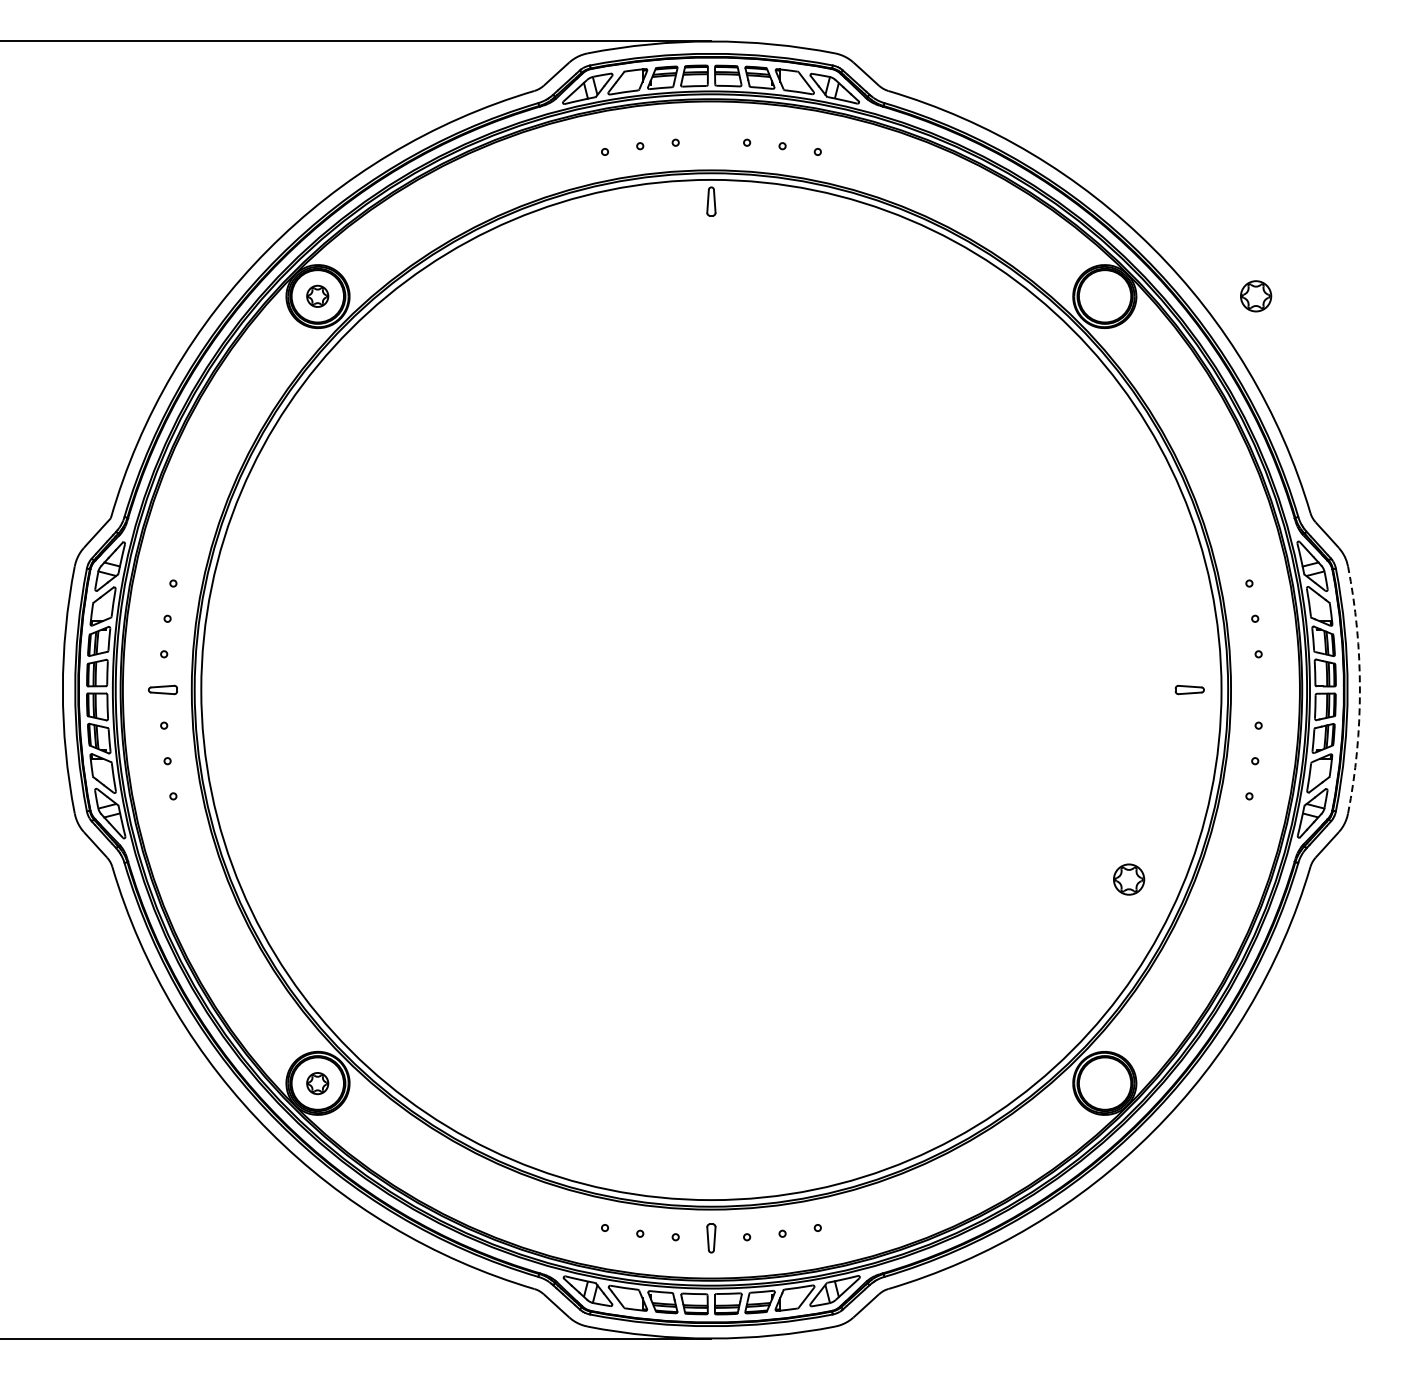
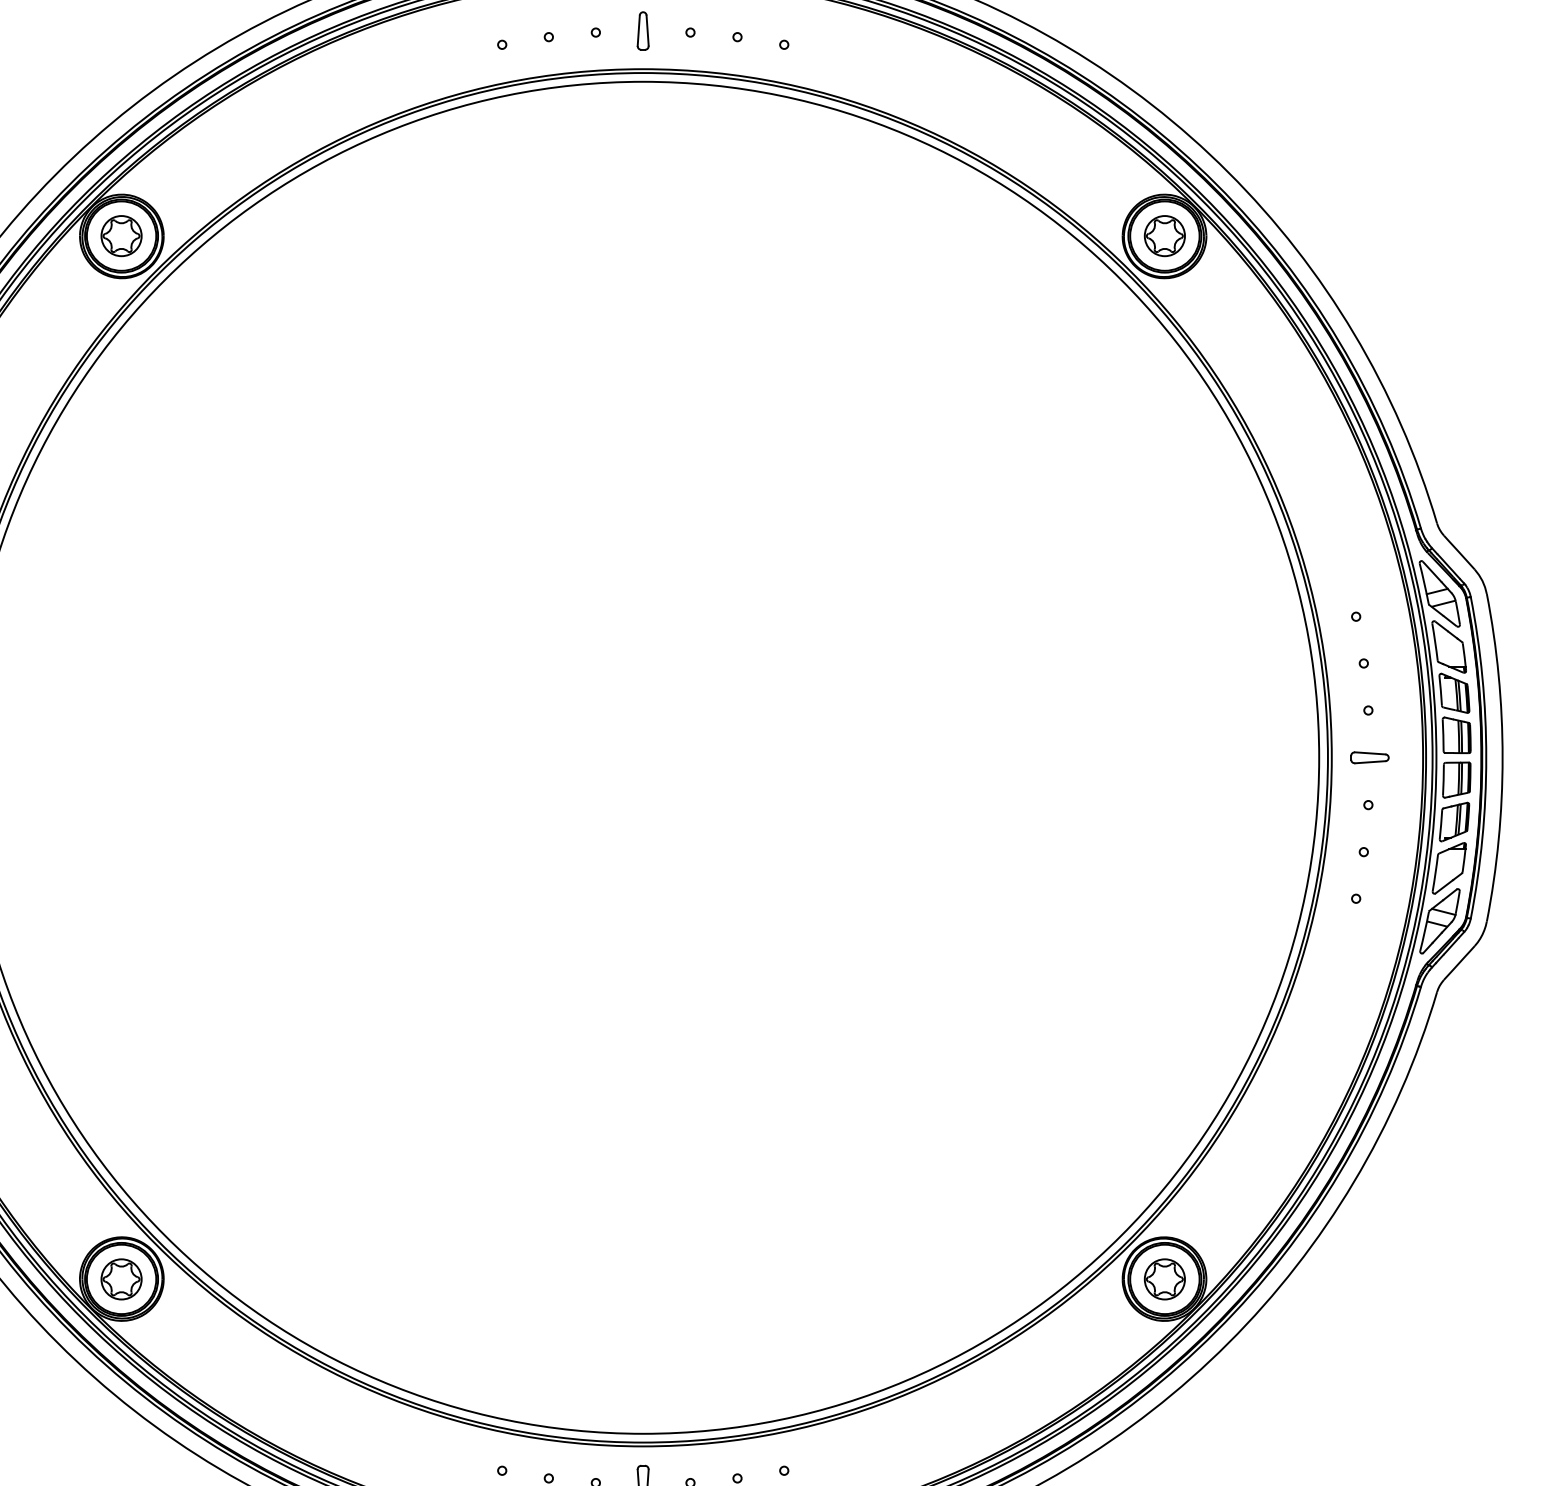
part: (711, 201) -> (643, 30), moved
part: (317, 296) -> (121, 236), size x1.43
part: (1256, 296) -> (1165, 236), moved
part: (1189, 689) -> (1369, 757), moved
arc: (1359, 690) -> (1502, 758), dashed -> solid
part: (1129, 879) -> (1165, 1279), moved
part: (317, 1083) -> (121, 1279), size x1.43

